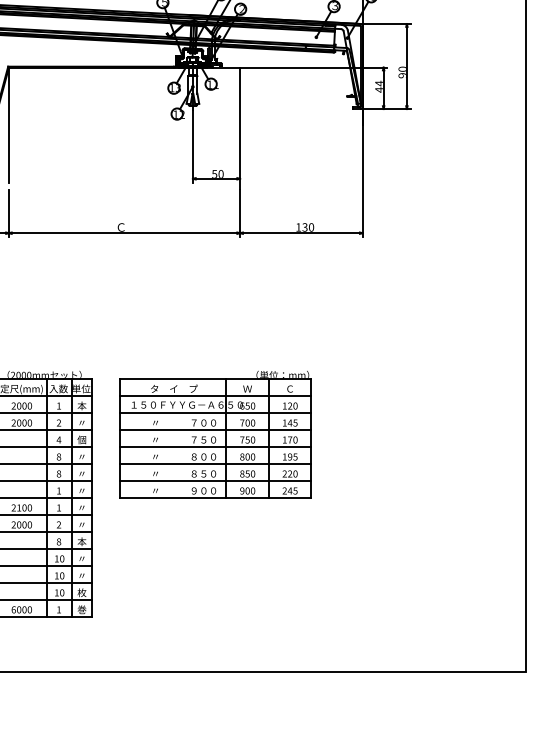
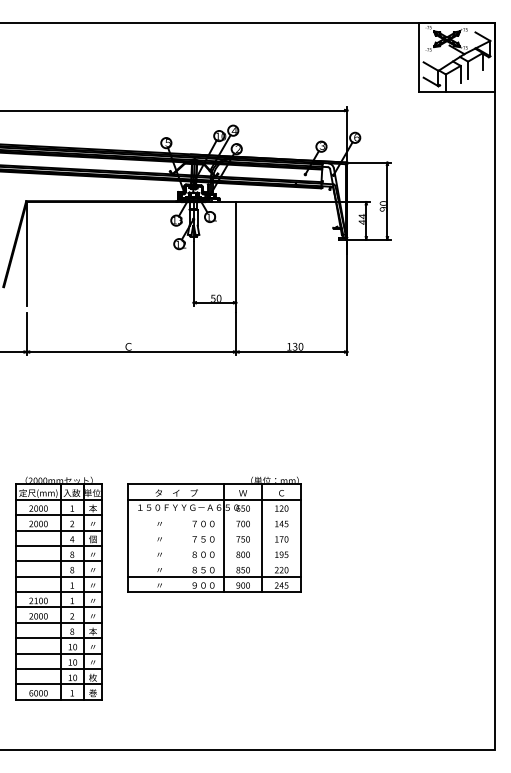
line: (214, 413) -> (213, 515), removed
line: (214, 430) -> (213, 530), removed
line: (214, 446) -> (213, 545), removed
line: (214, 464) -> (213, 561), removed

